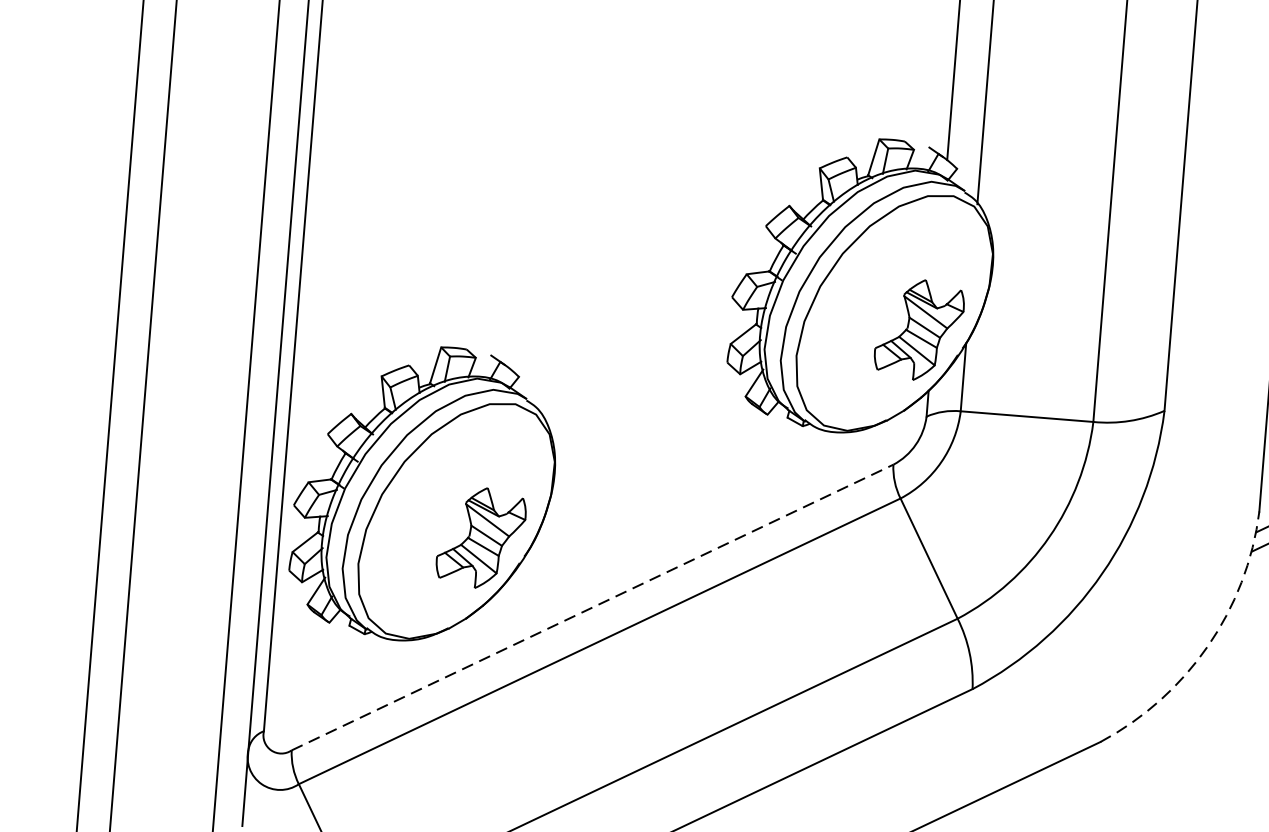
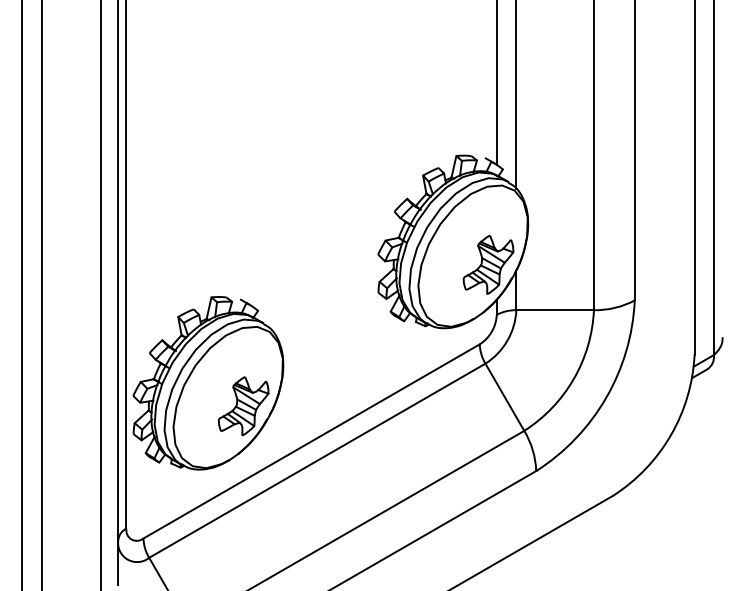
line: (594, 607) -> (312, 441), dashed -> solid
arc: (1208, 646) -> (671, 435), dashed -> solid

